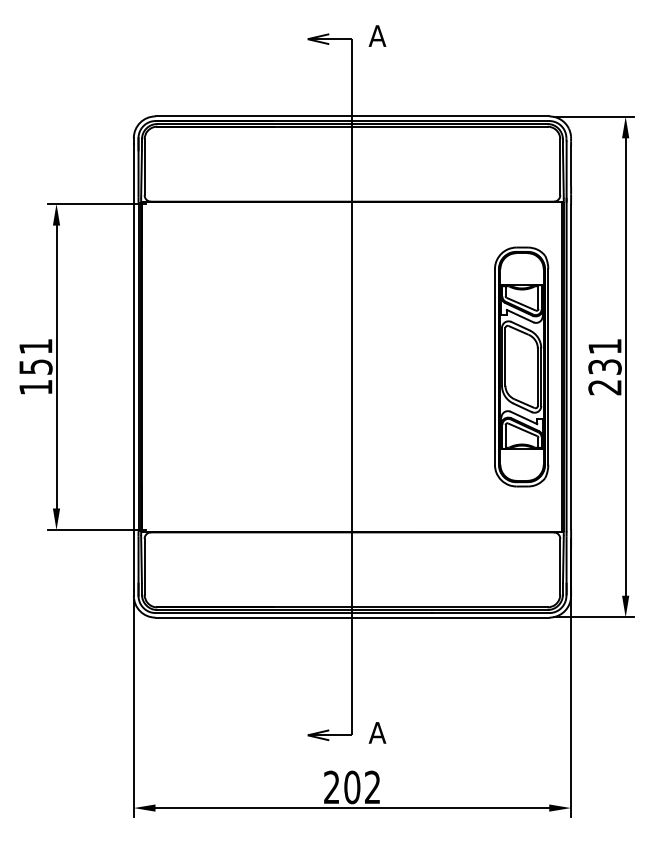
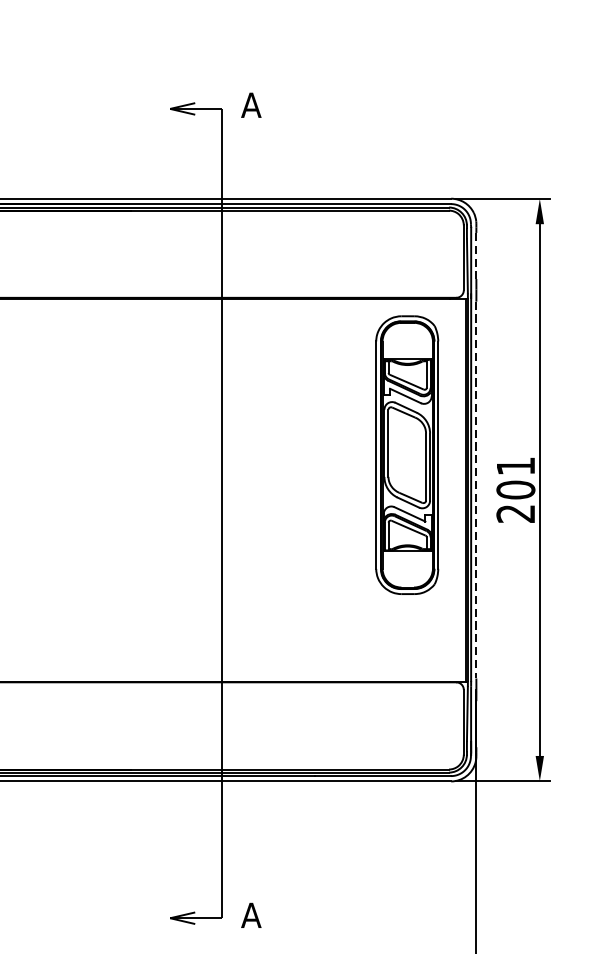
line: (571, 165) -> (476, 255), solid -> dashed
part: (521, 366) -> (407, 454), moved
line: (571, 367) -> (476, 490), solid -> dashed
text: (604, 367) -> (515, 490), 231 -> 201

